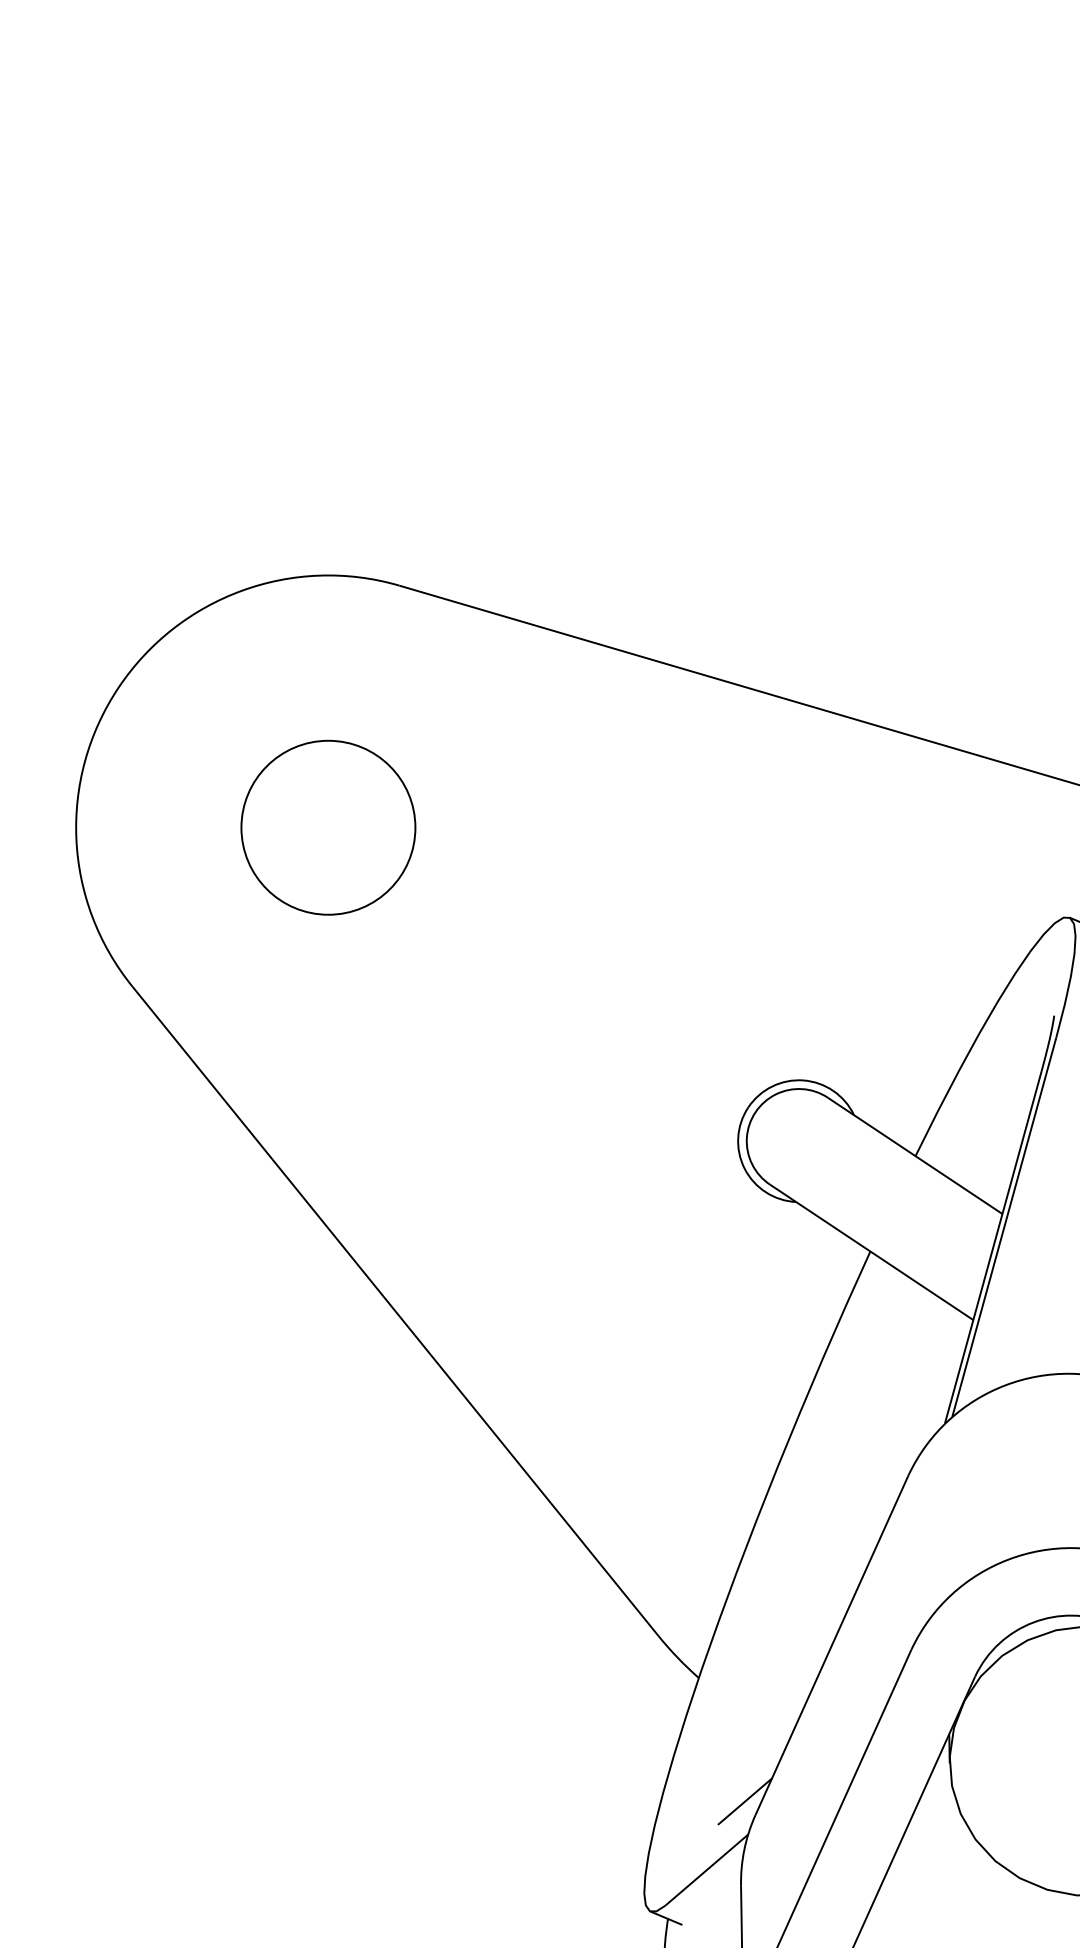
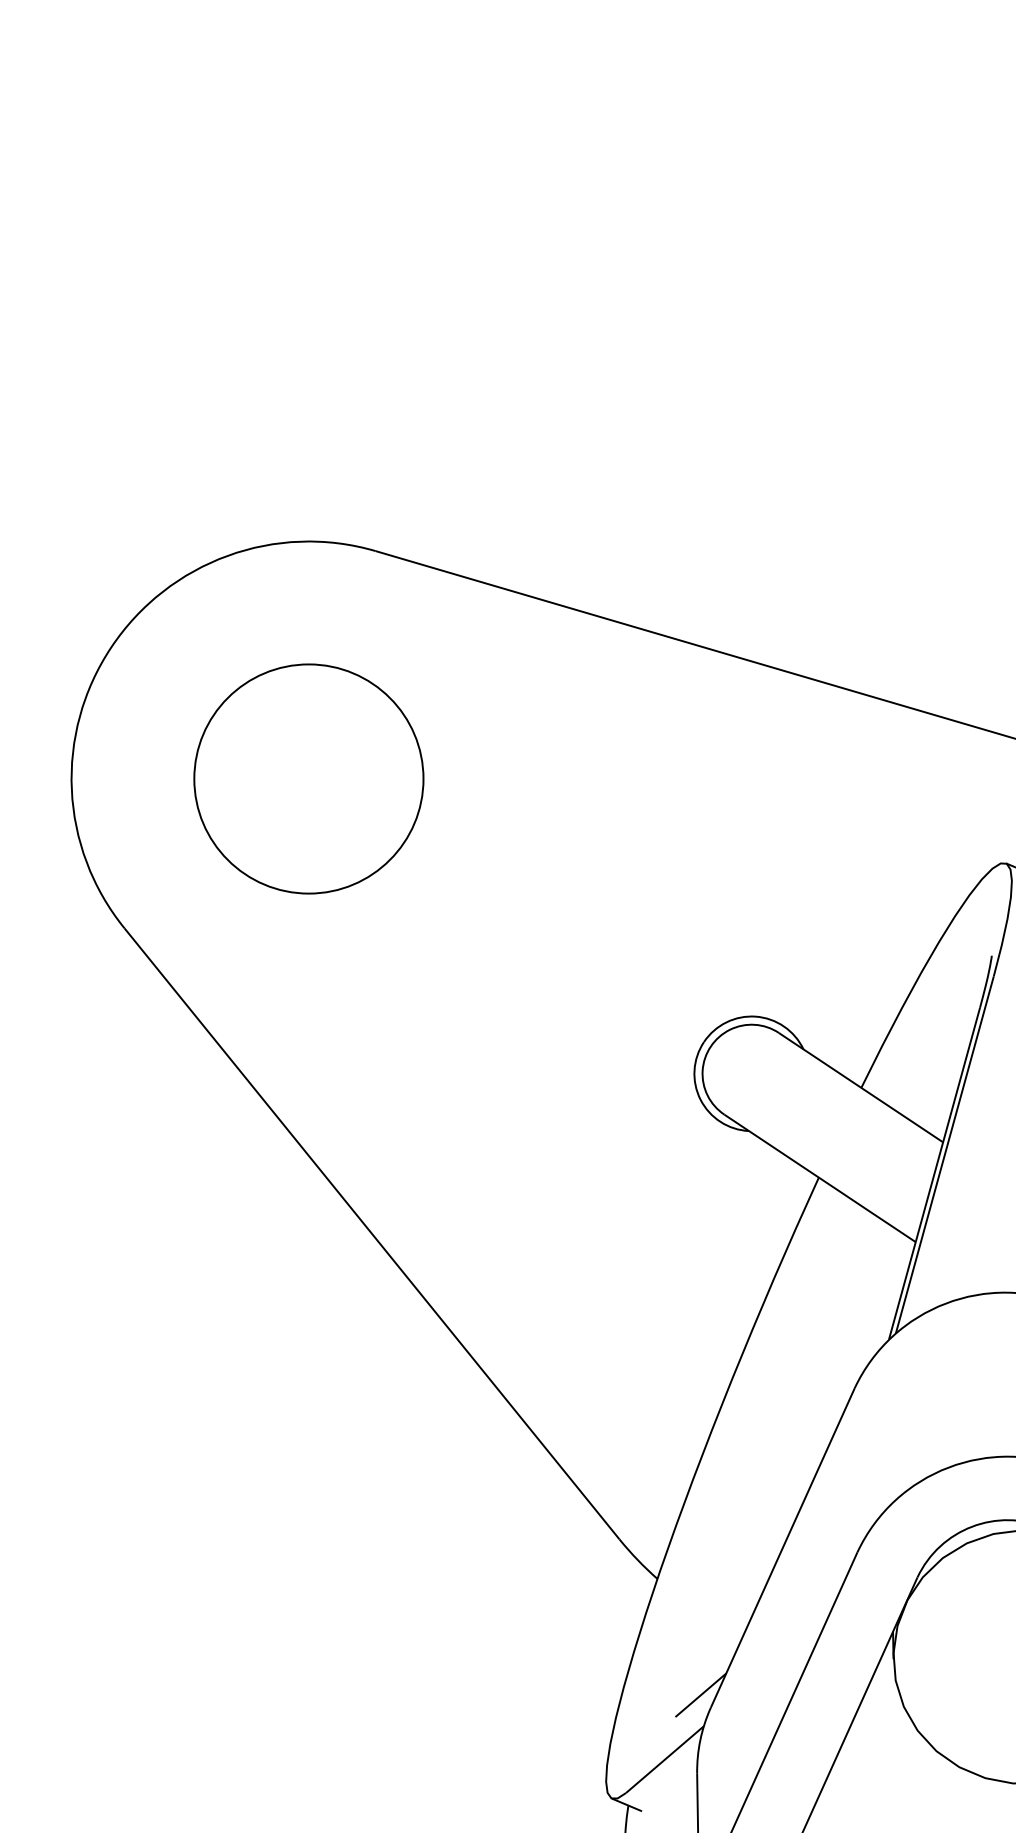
part: (328, 827) -> (308, 778), size x1.4

